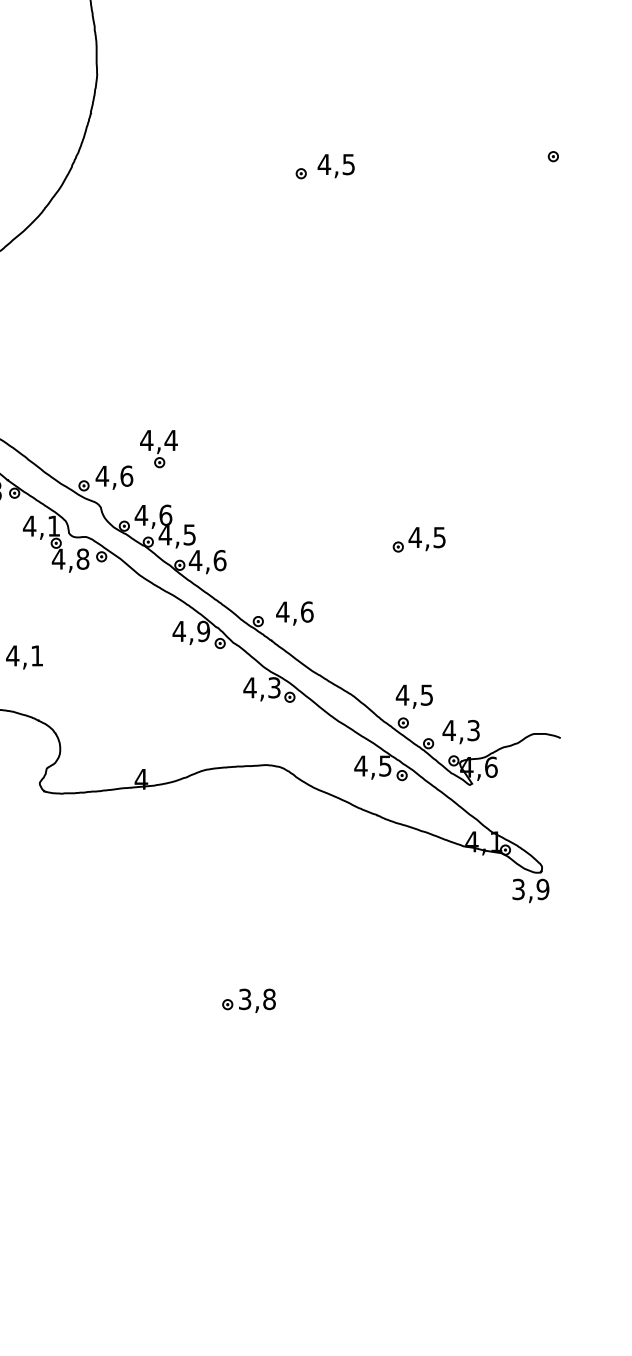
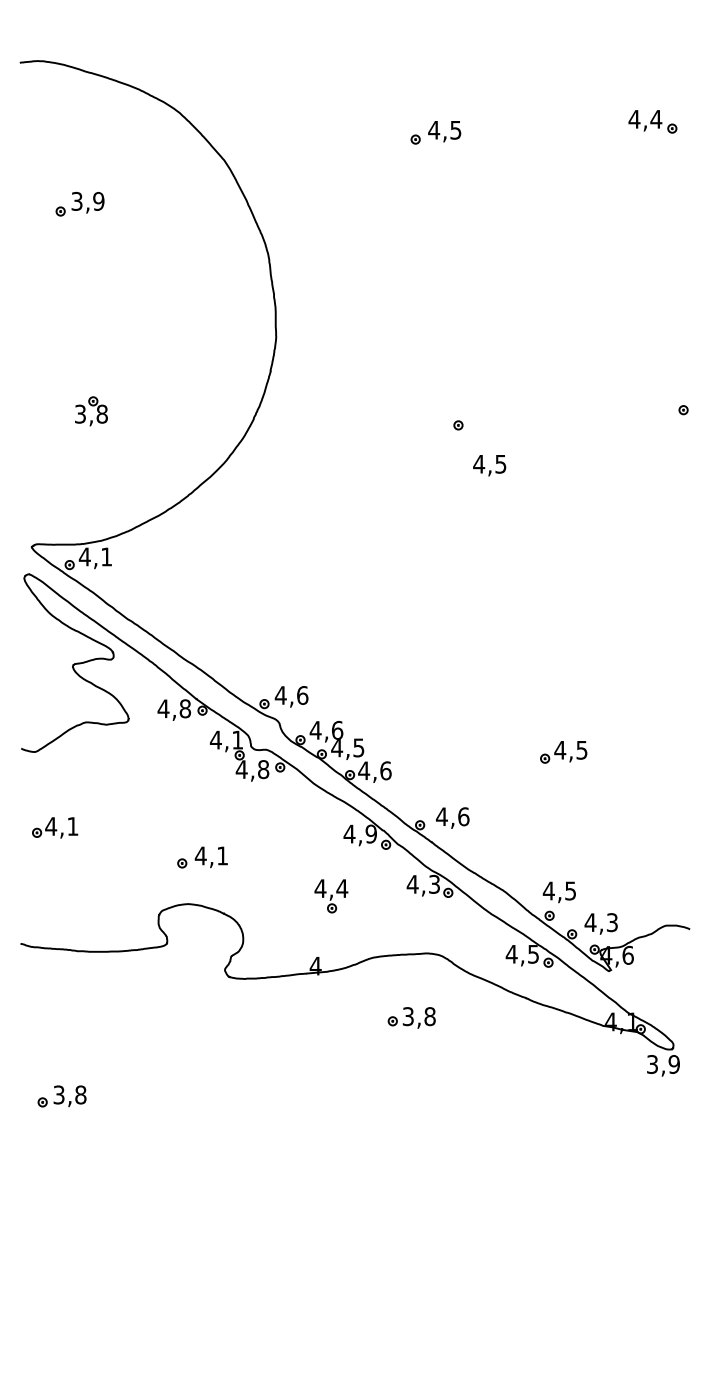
text: (336, 165) -> (489, 465), moved
part: (159, 449) -> (331, 896), moved
part: (248, 1000) -> (411, 1017), moved

